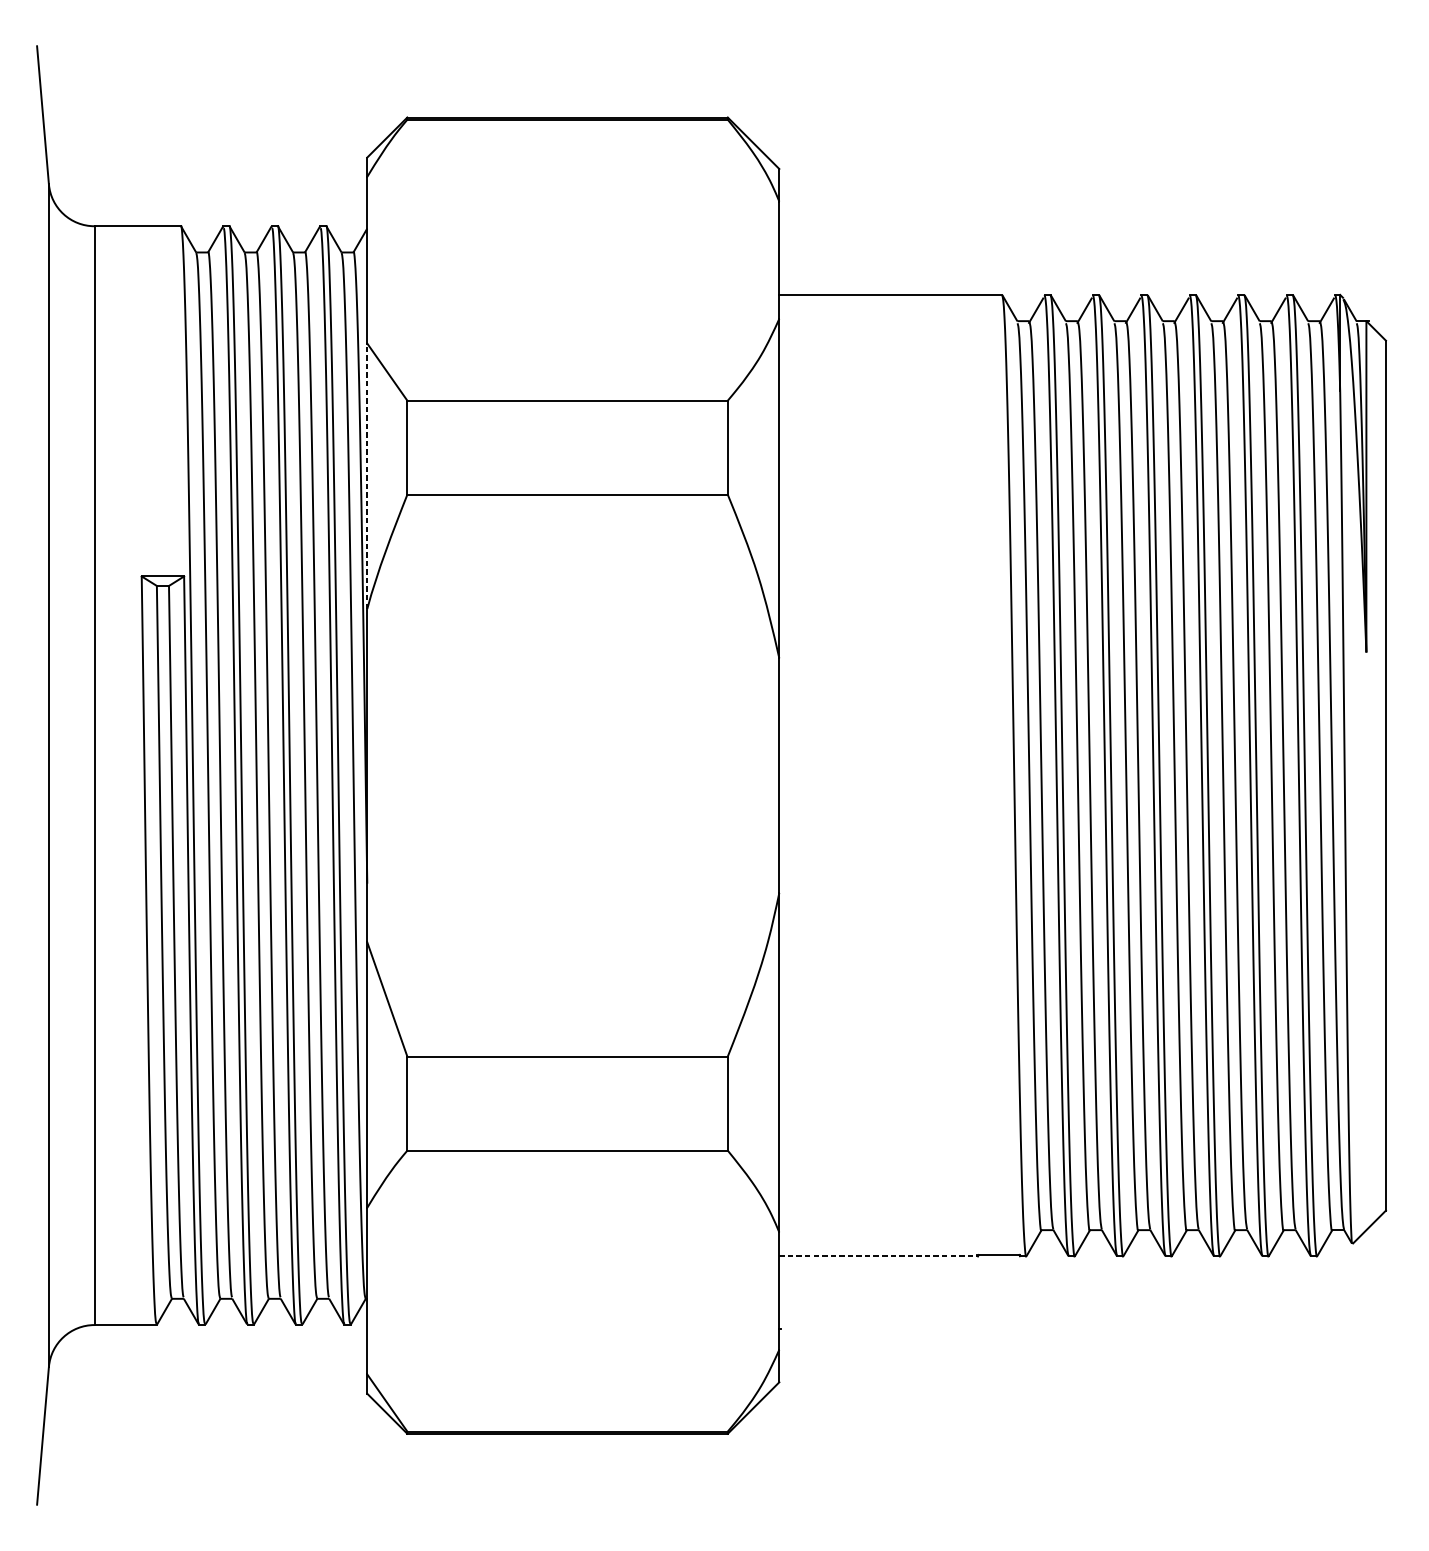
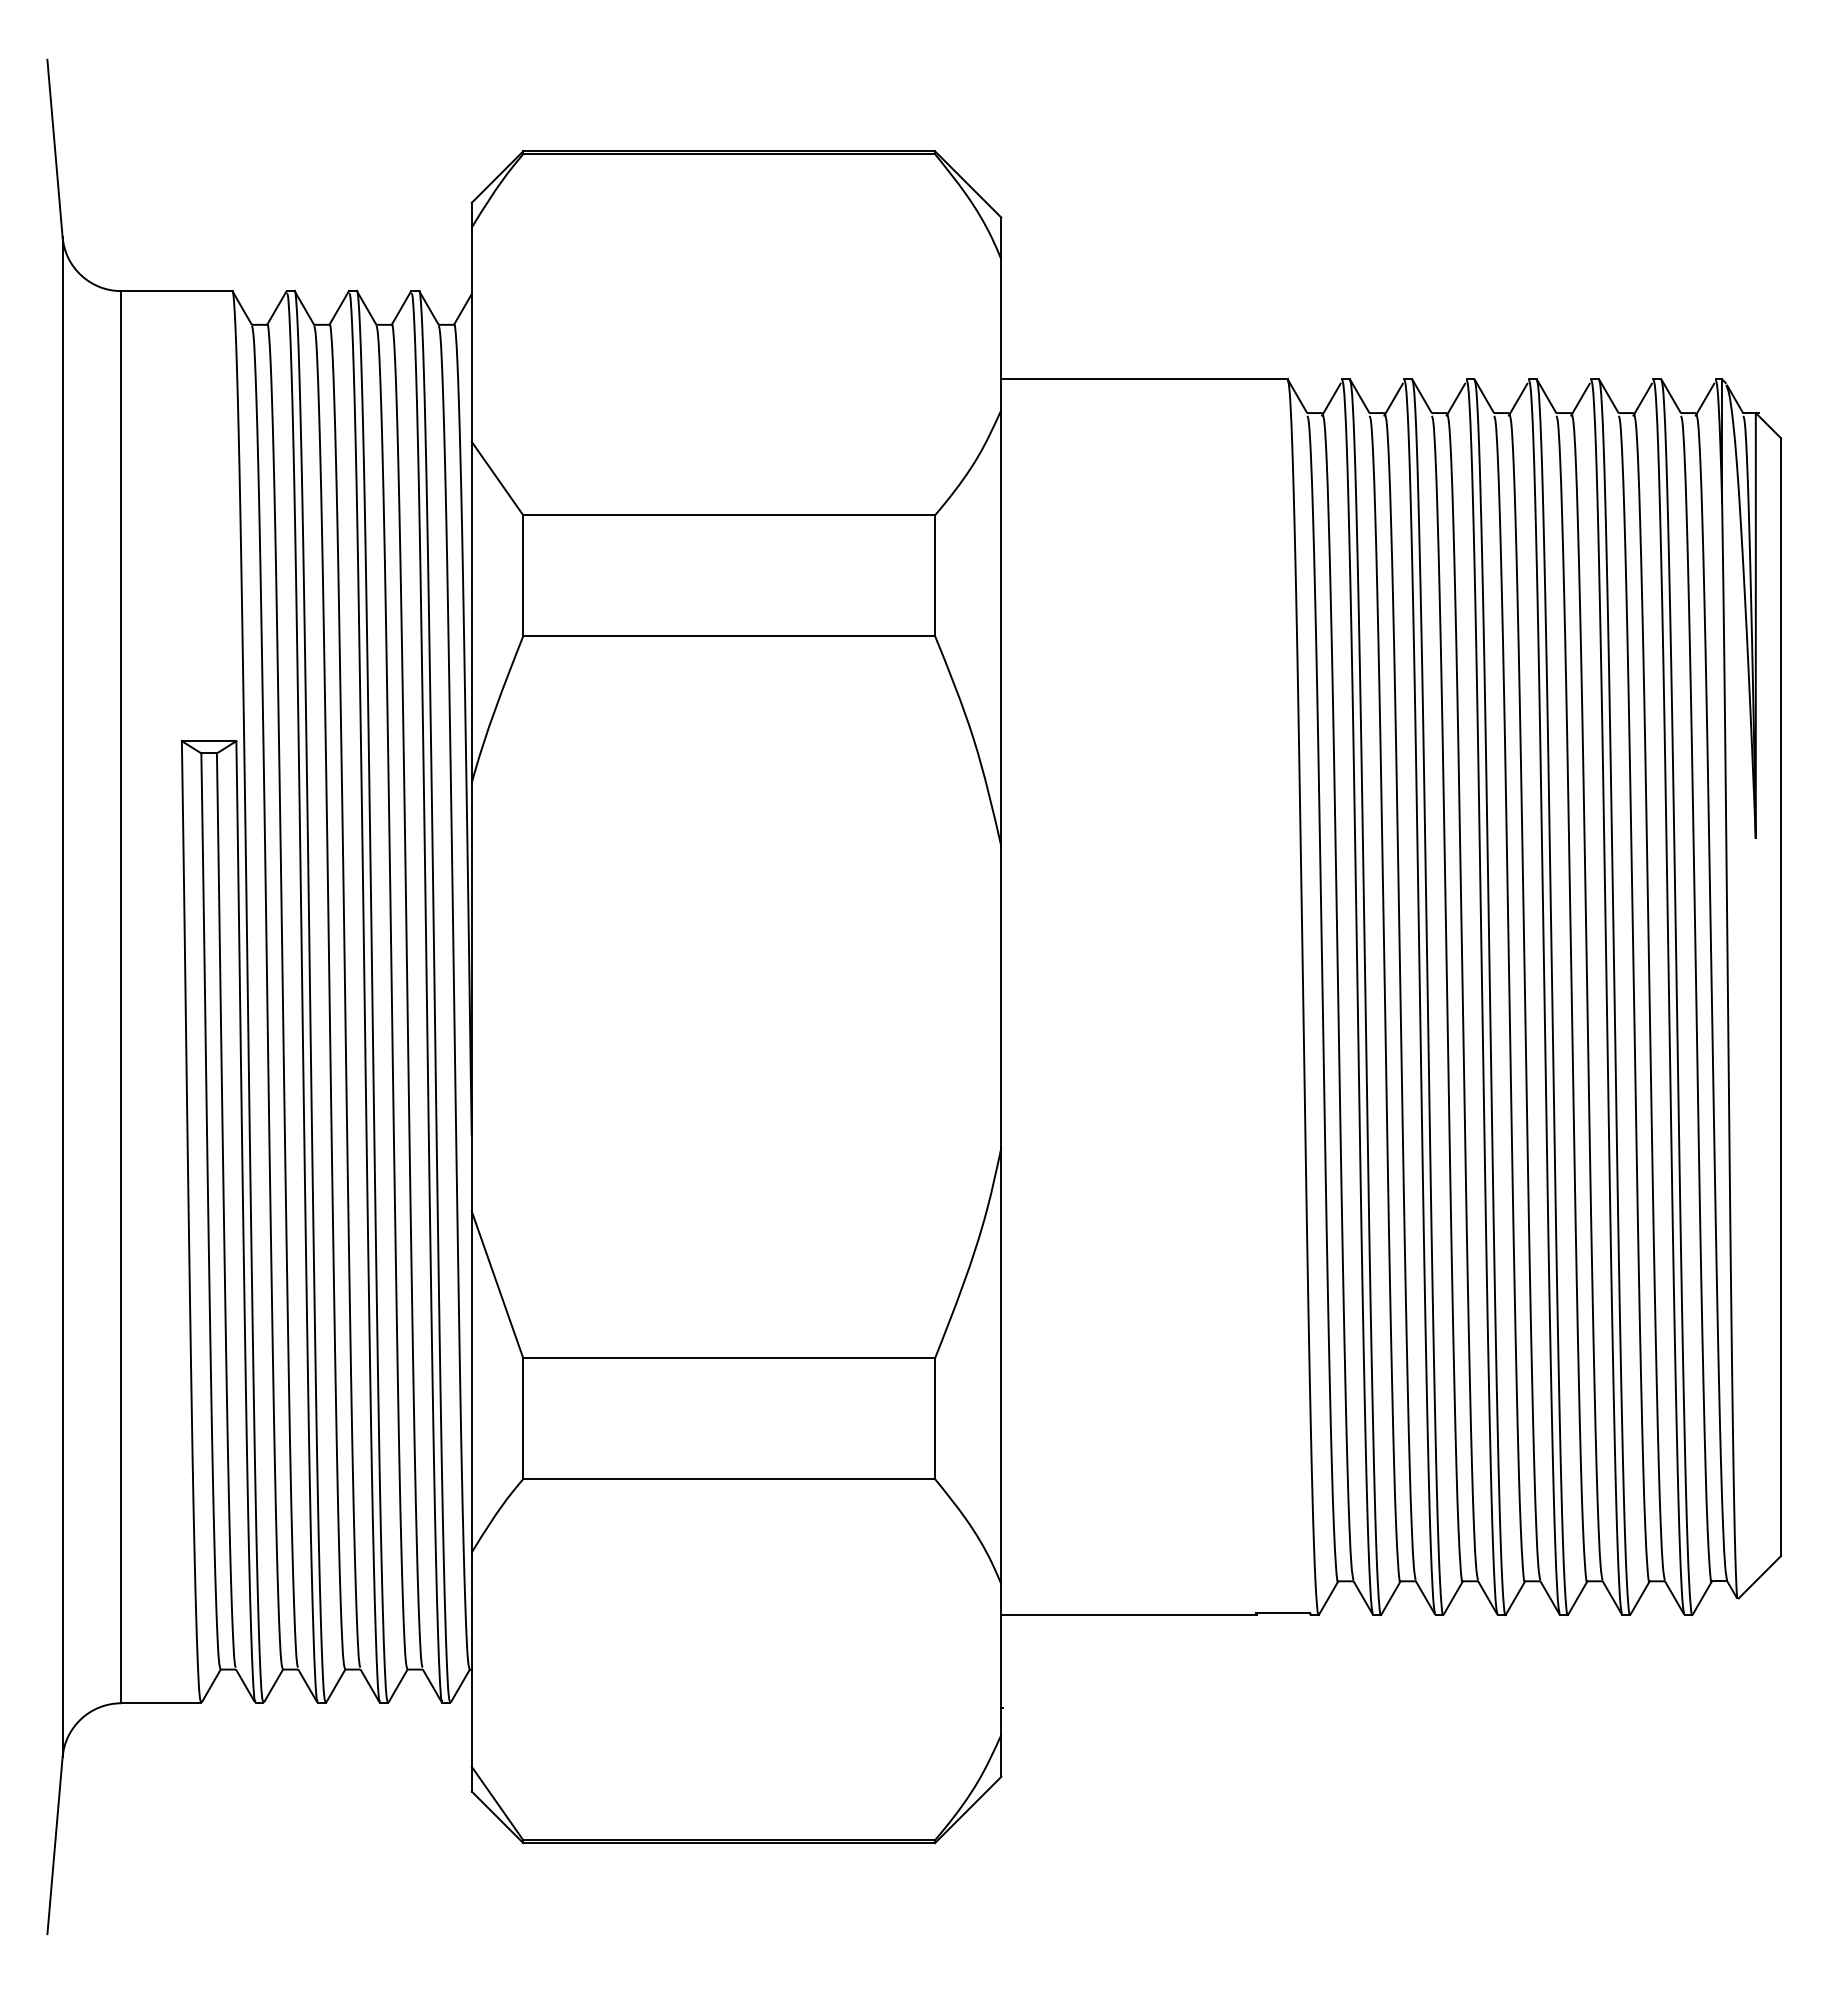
line: (367, 476) -> (471, 612), dashed -> solid
line: (878, 1256) -> (1128, 1615), dashed -> solid

